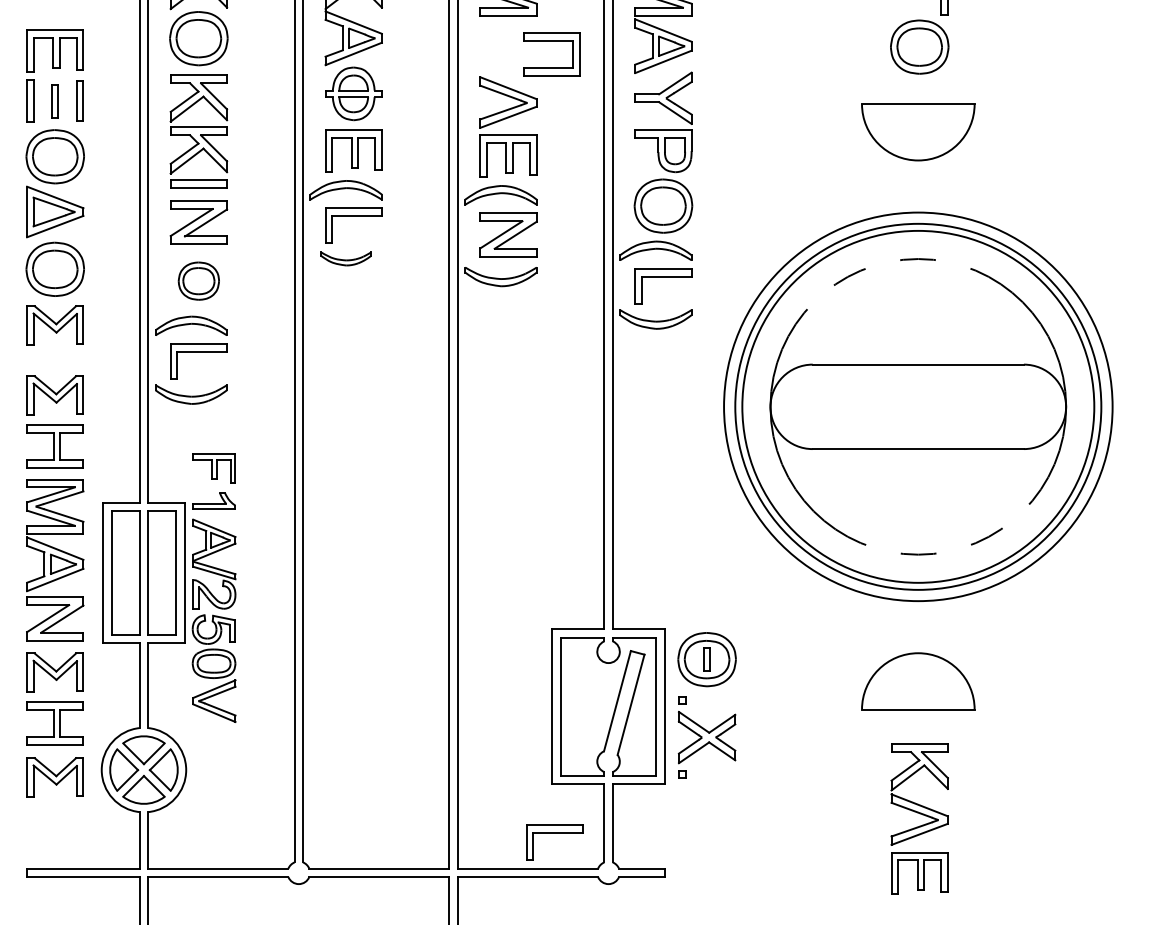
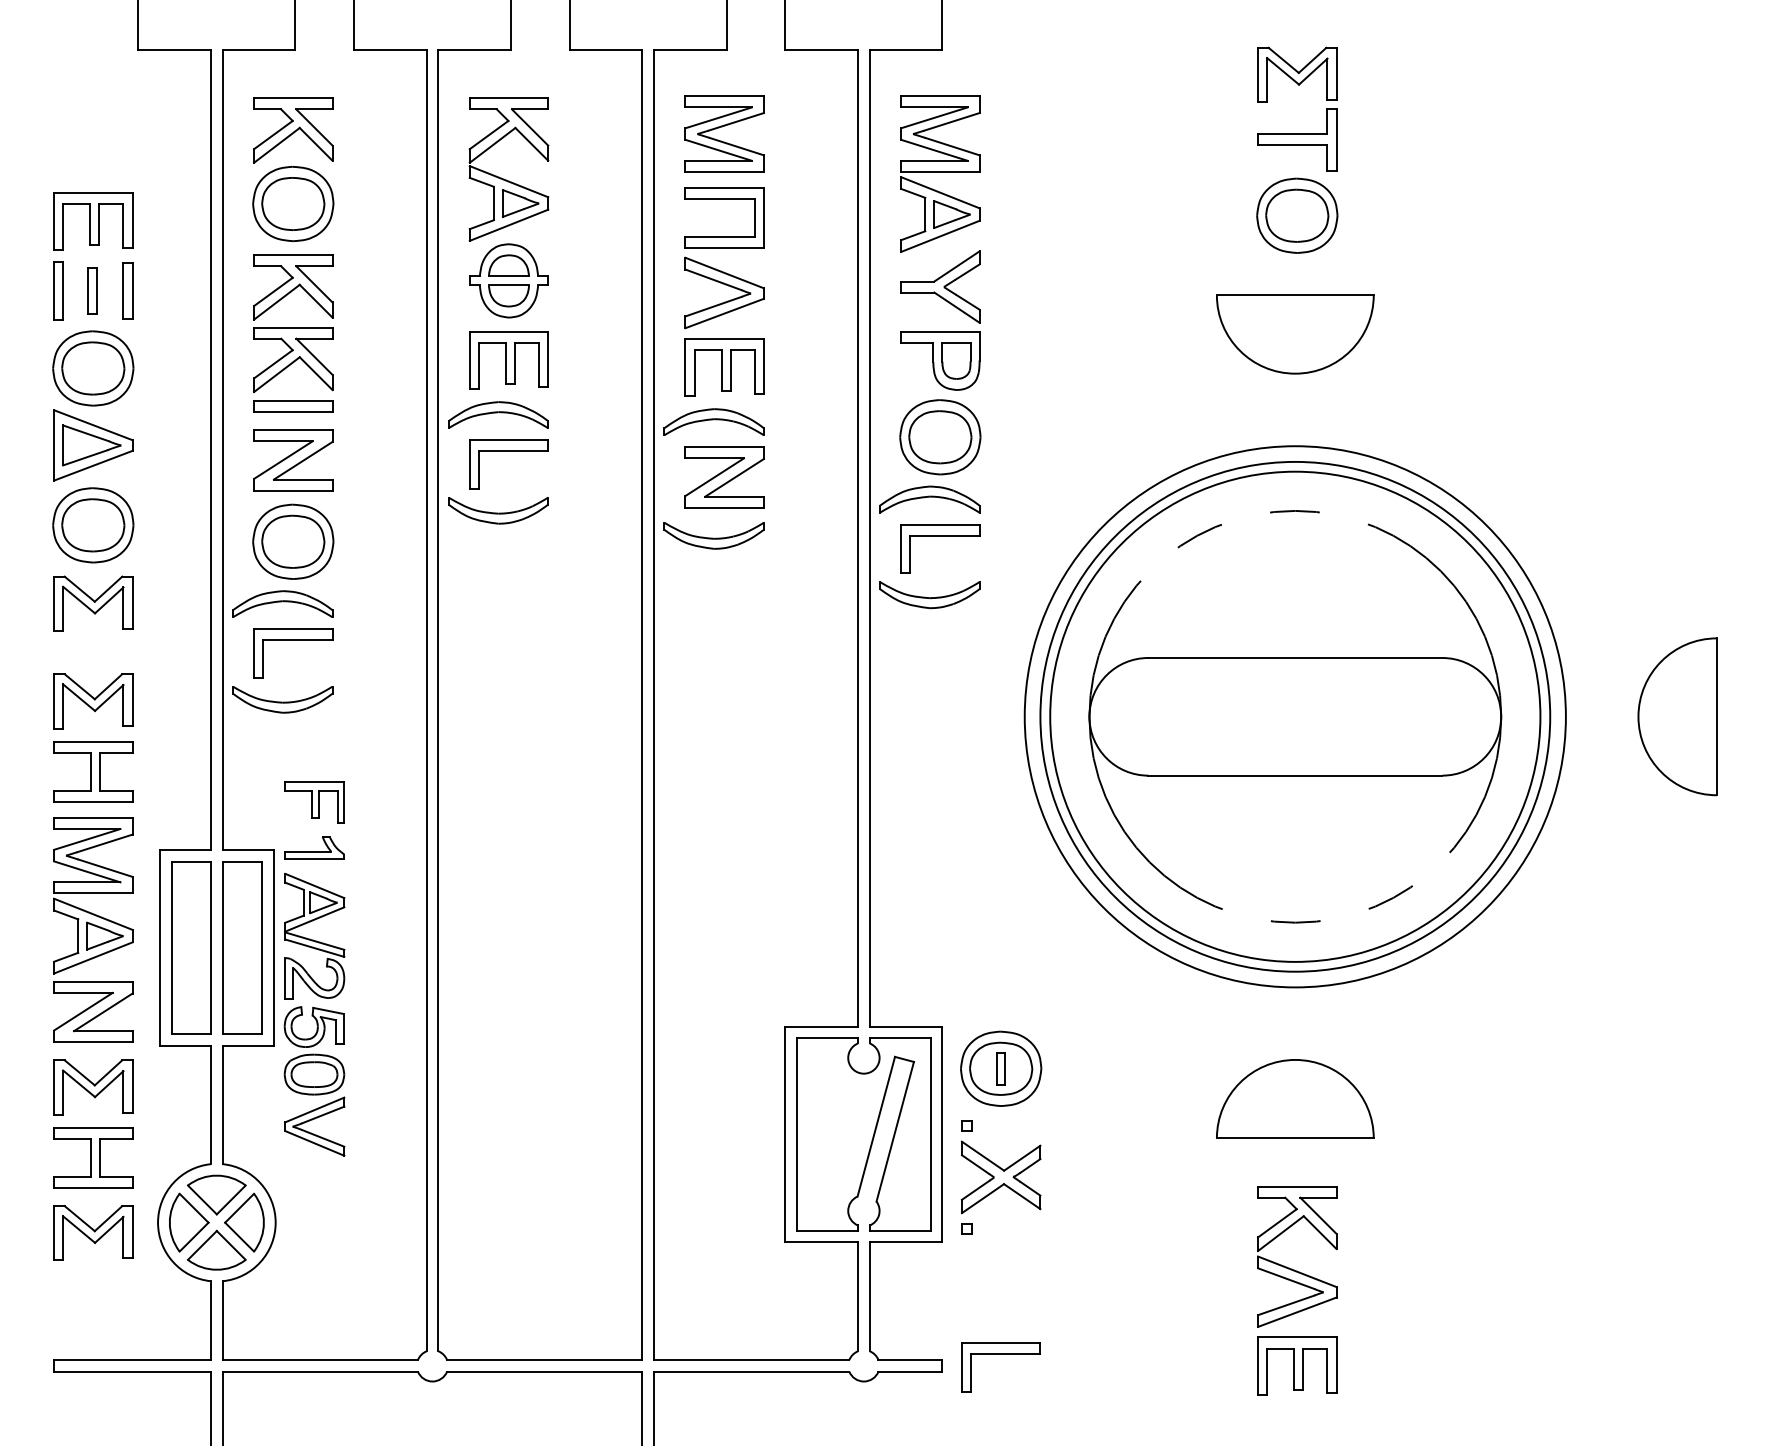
part: (551, 41) -> (724, 199), moved
part: (346, 258) -> (498, 510), size x1.43
part: (199, 280) -> (293, 541), size x1.43
part: (554, 833) -> (1000, 1354), moved

